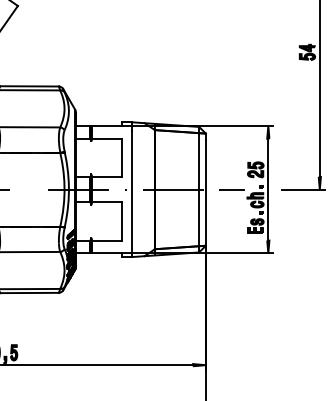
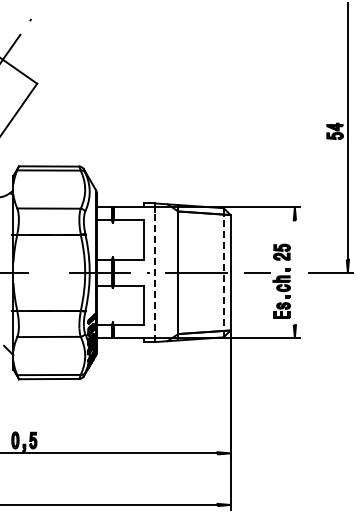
line: (267, 189) -> (294, 272), removed
line: (131, 193) -> (154, 276), solid -> dashed
line: (198, 193) -> (223, 276), solid -> dashed

